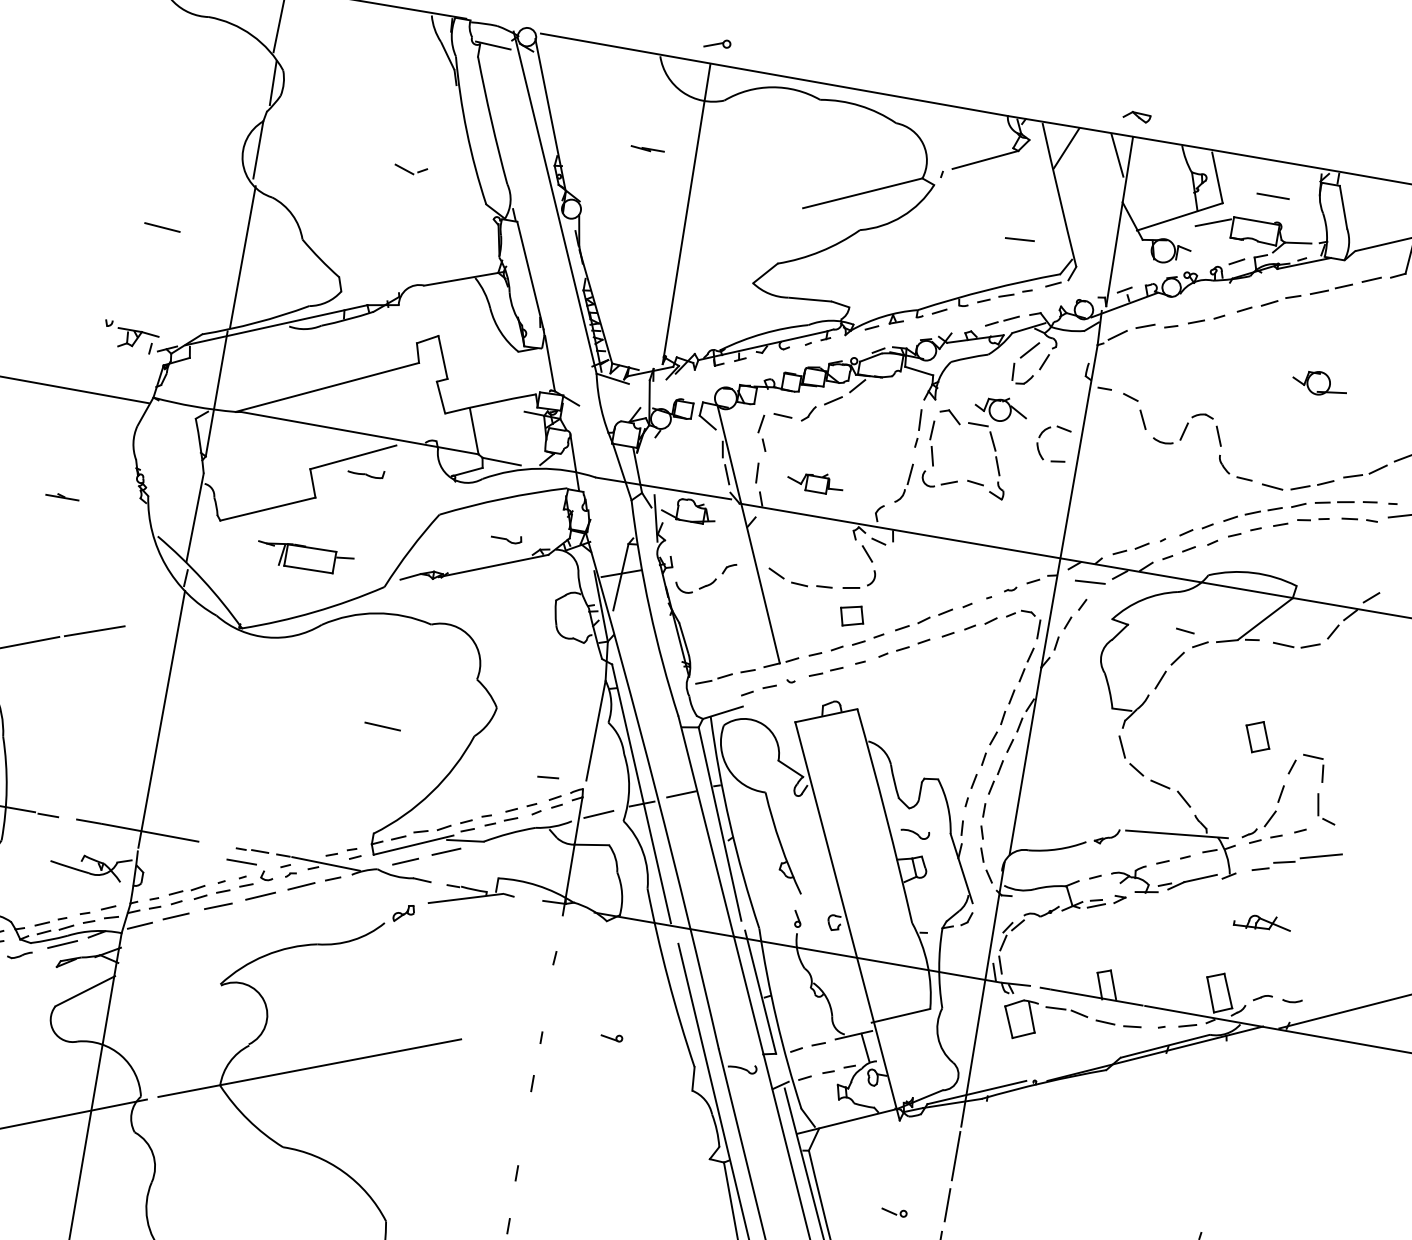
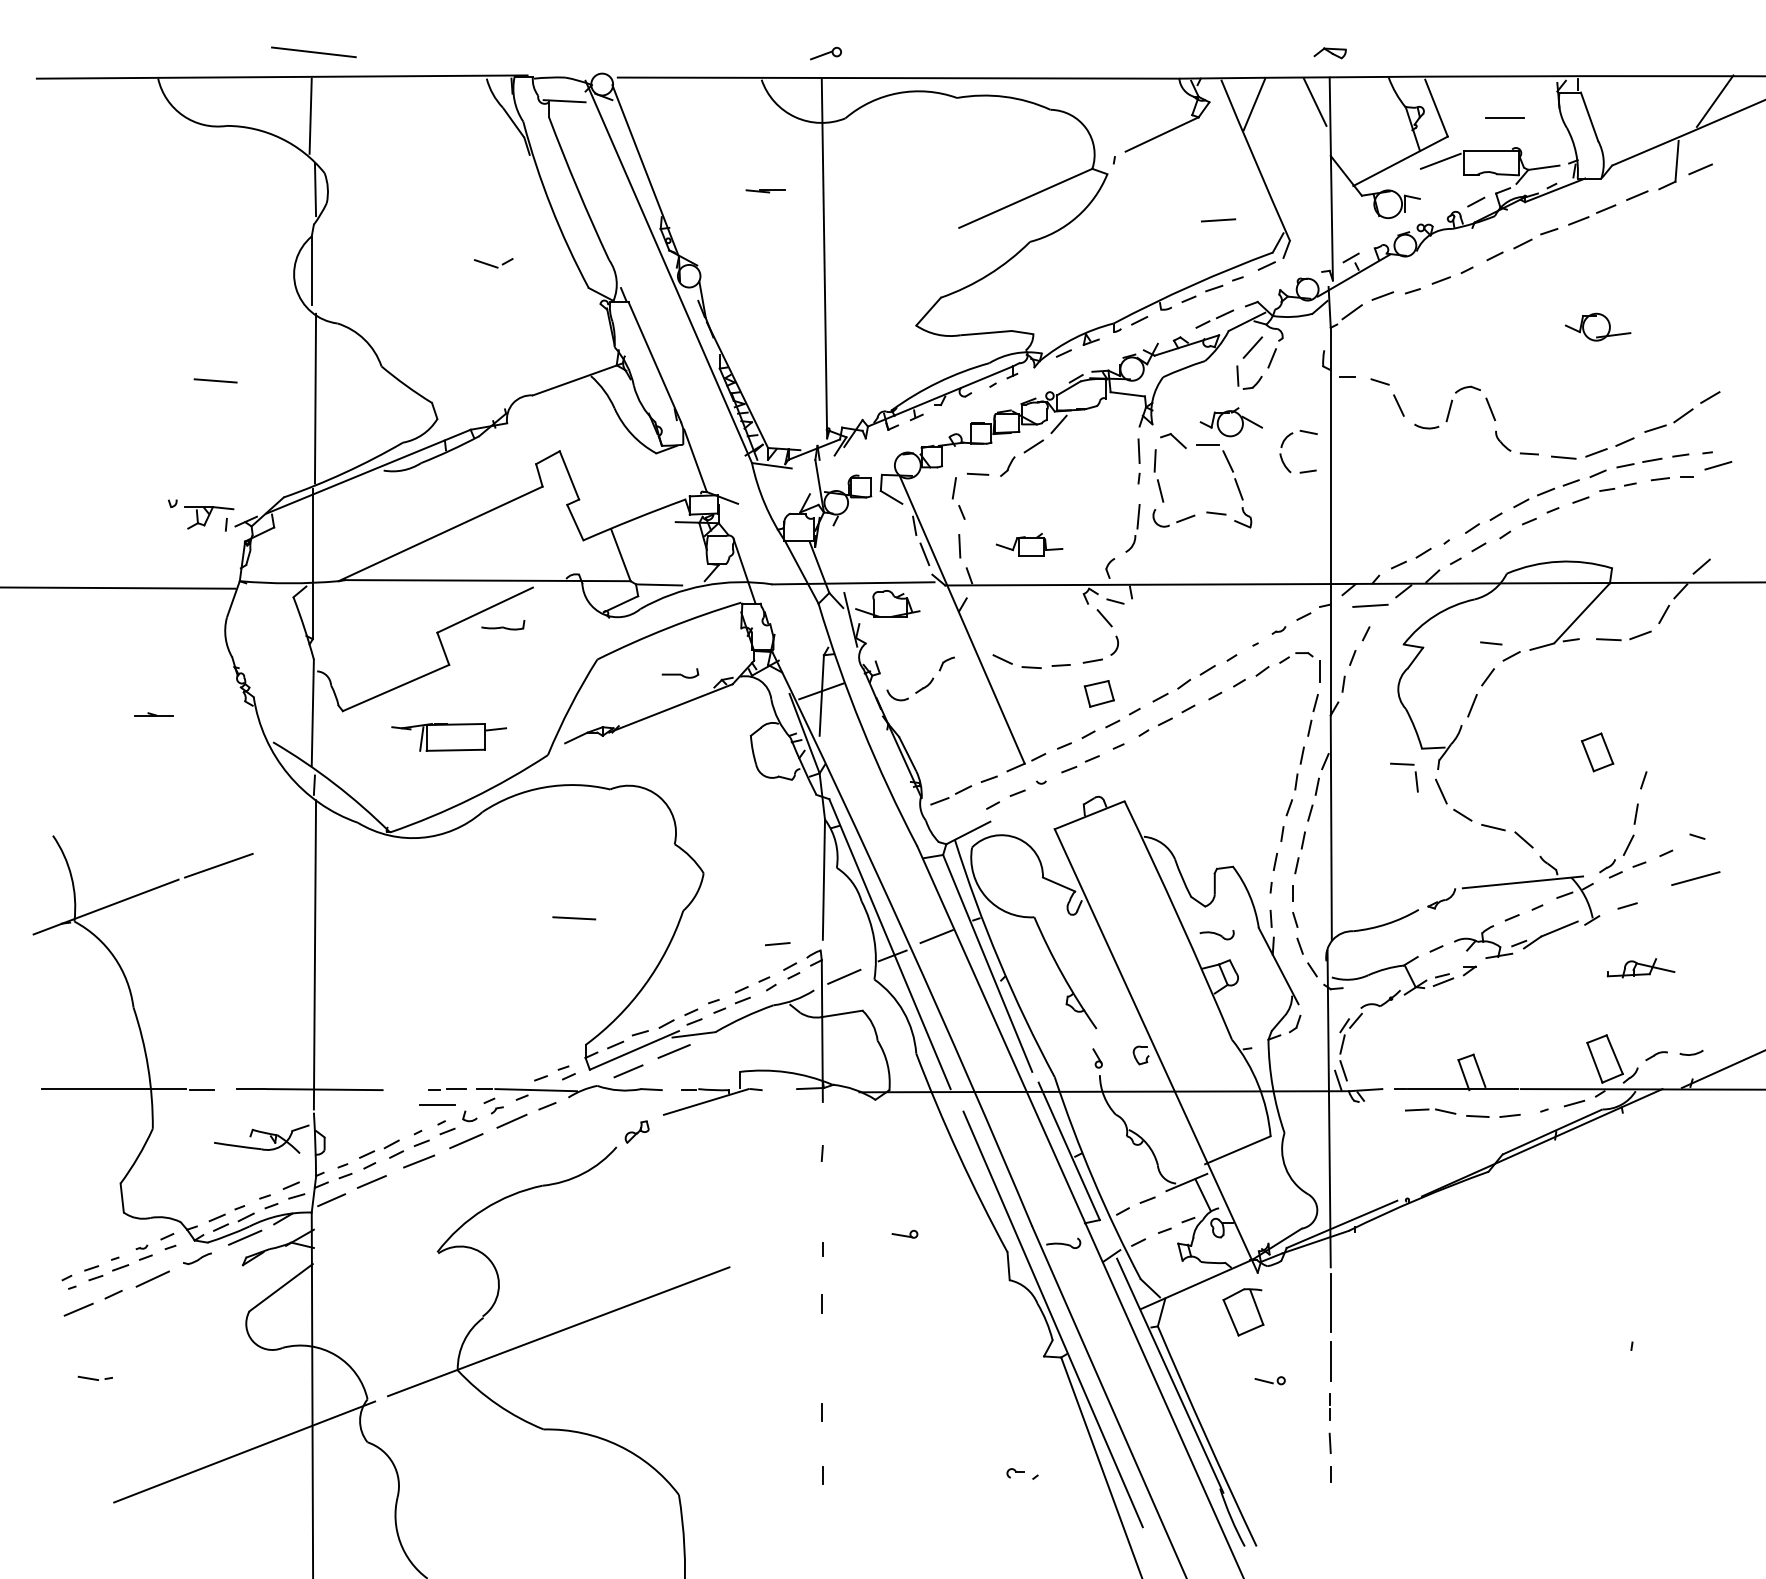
part: (1322, 769) -> (1415, 777), moved
line: (1318, 804) -> (1681, 818), removed
line: (1284, 861) -> (1653, 892), removed
part: (1019, 1019) -> (1243, 1312), moved

